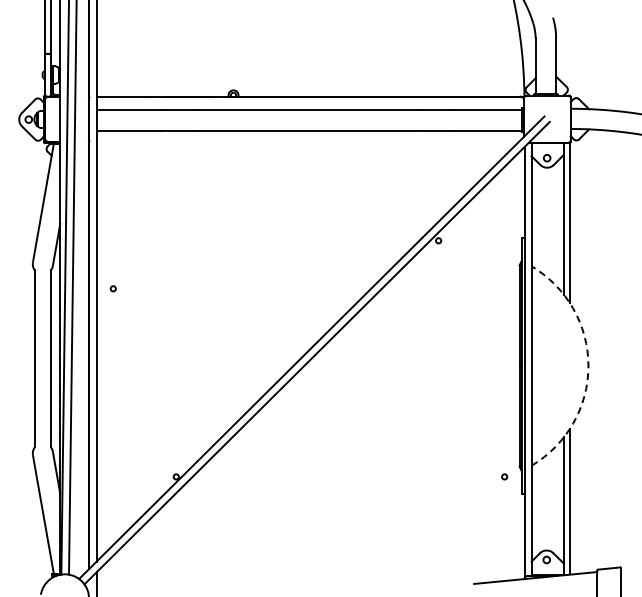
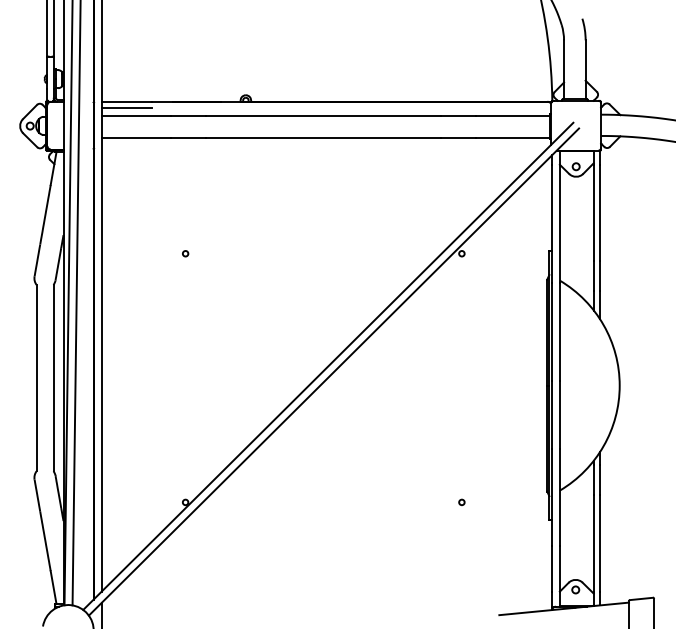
line: (120, 102) -> (126, 108), added
circle: (112, 288) -> (184, 253), moved
arc: (588, 366) -> (619, 386), dashed -> solid
circle: (504, 476) -> (461, 501), moved

